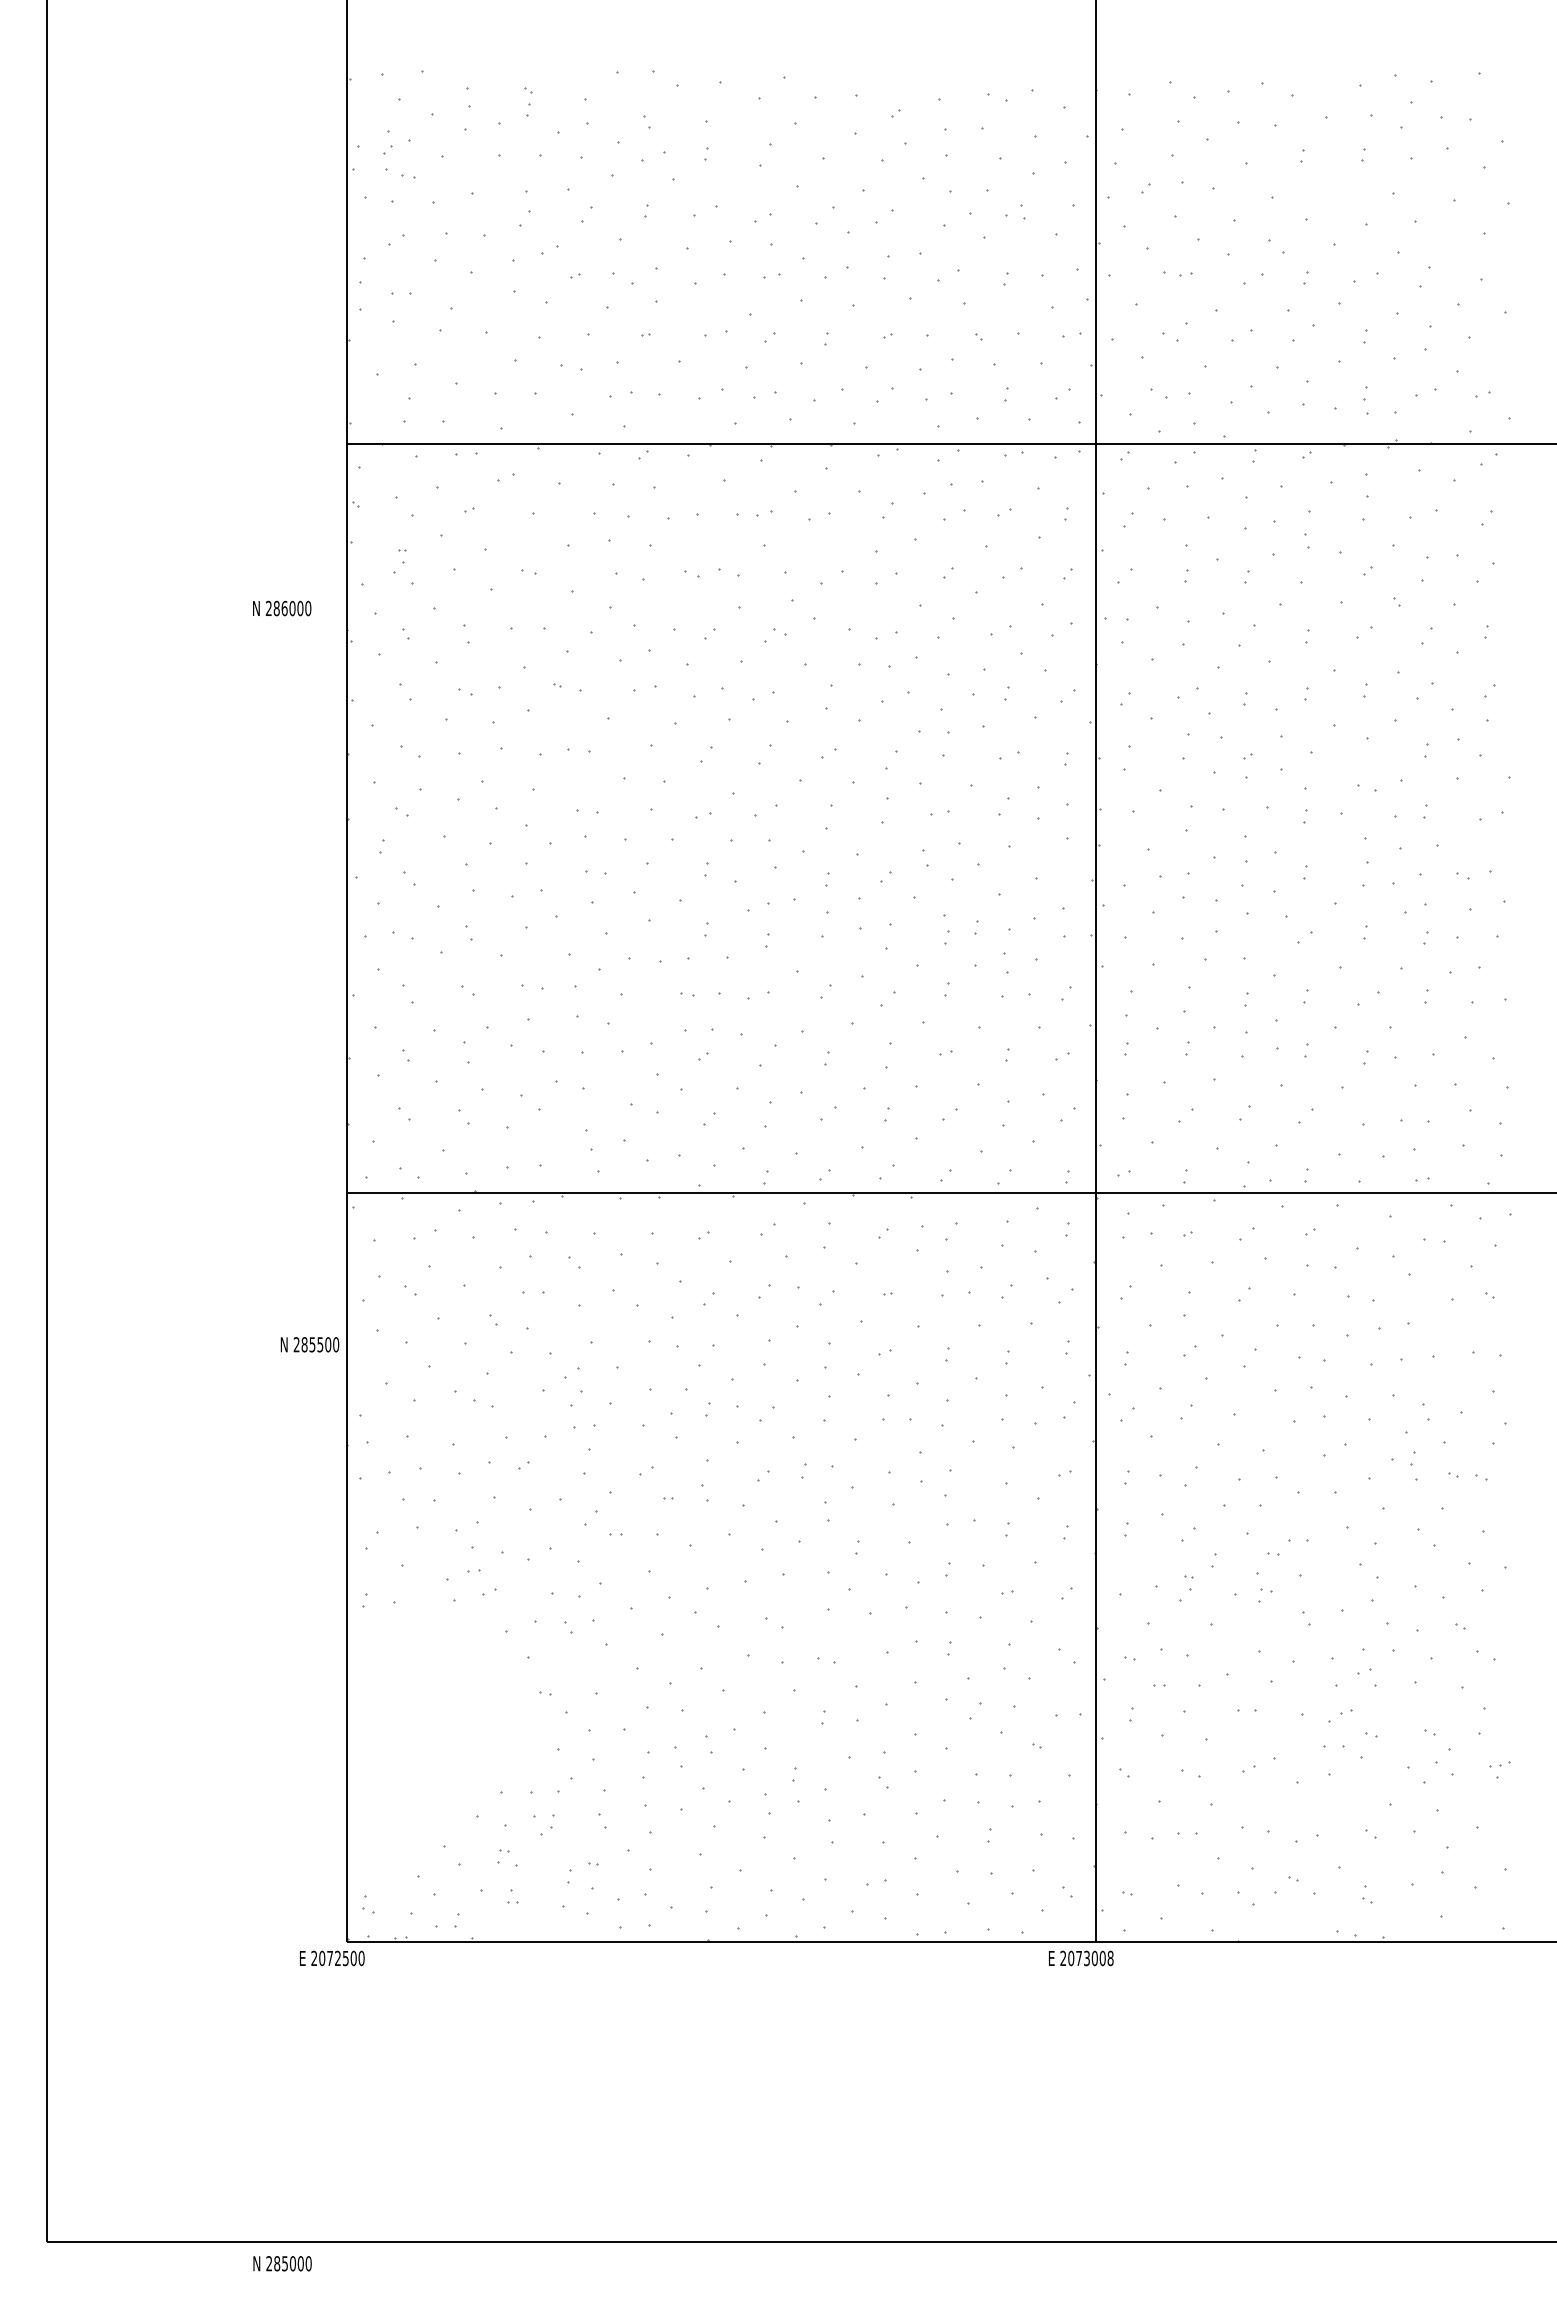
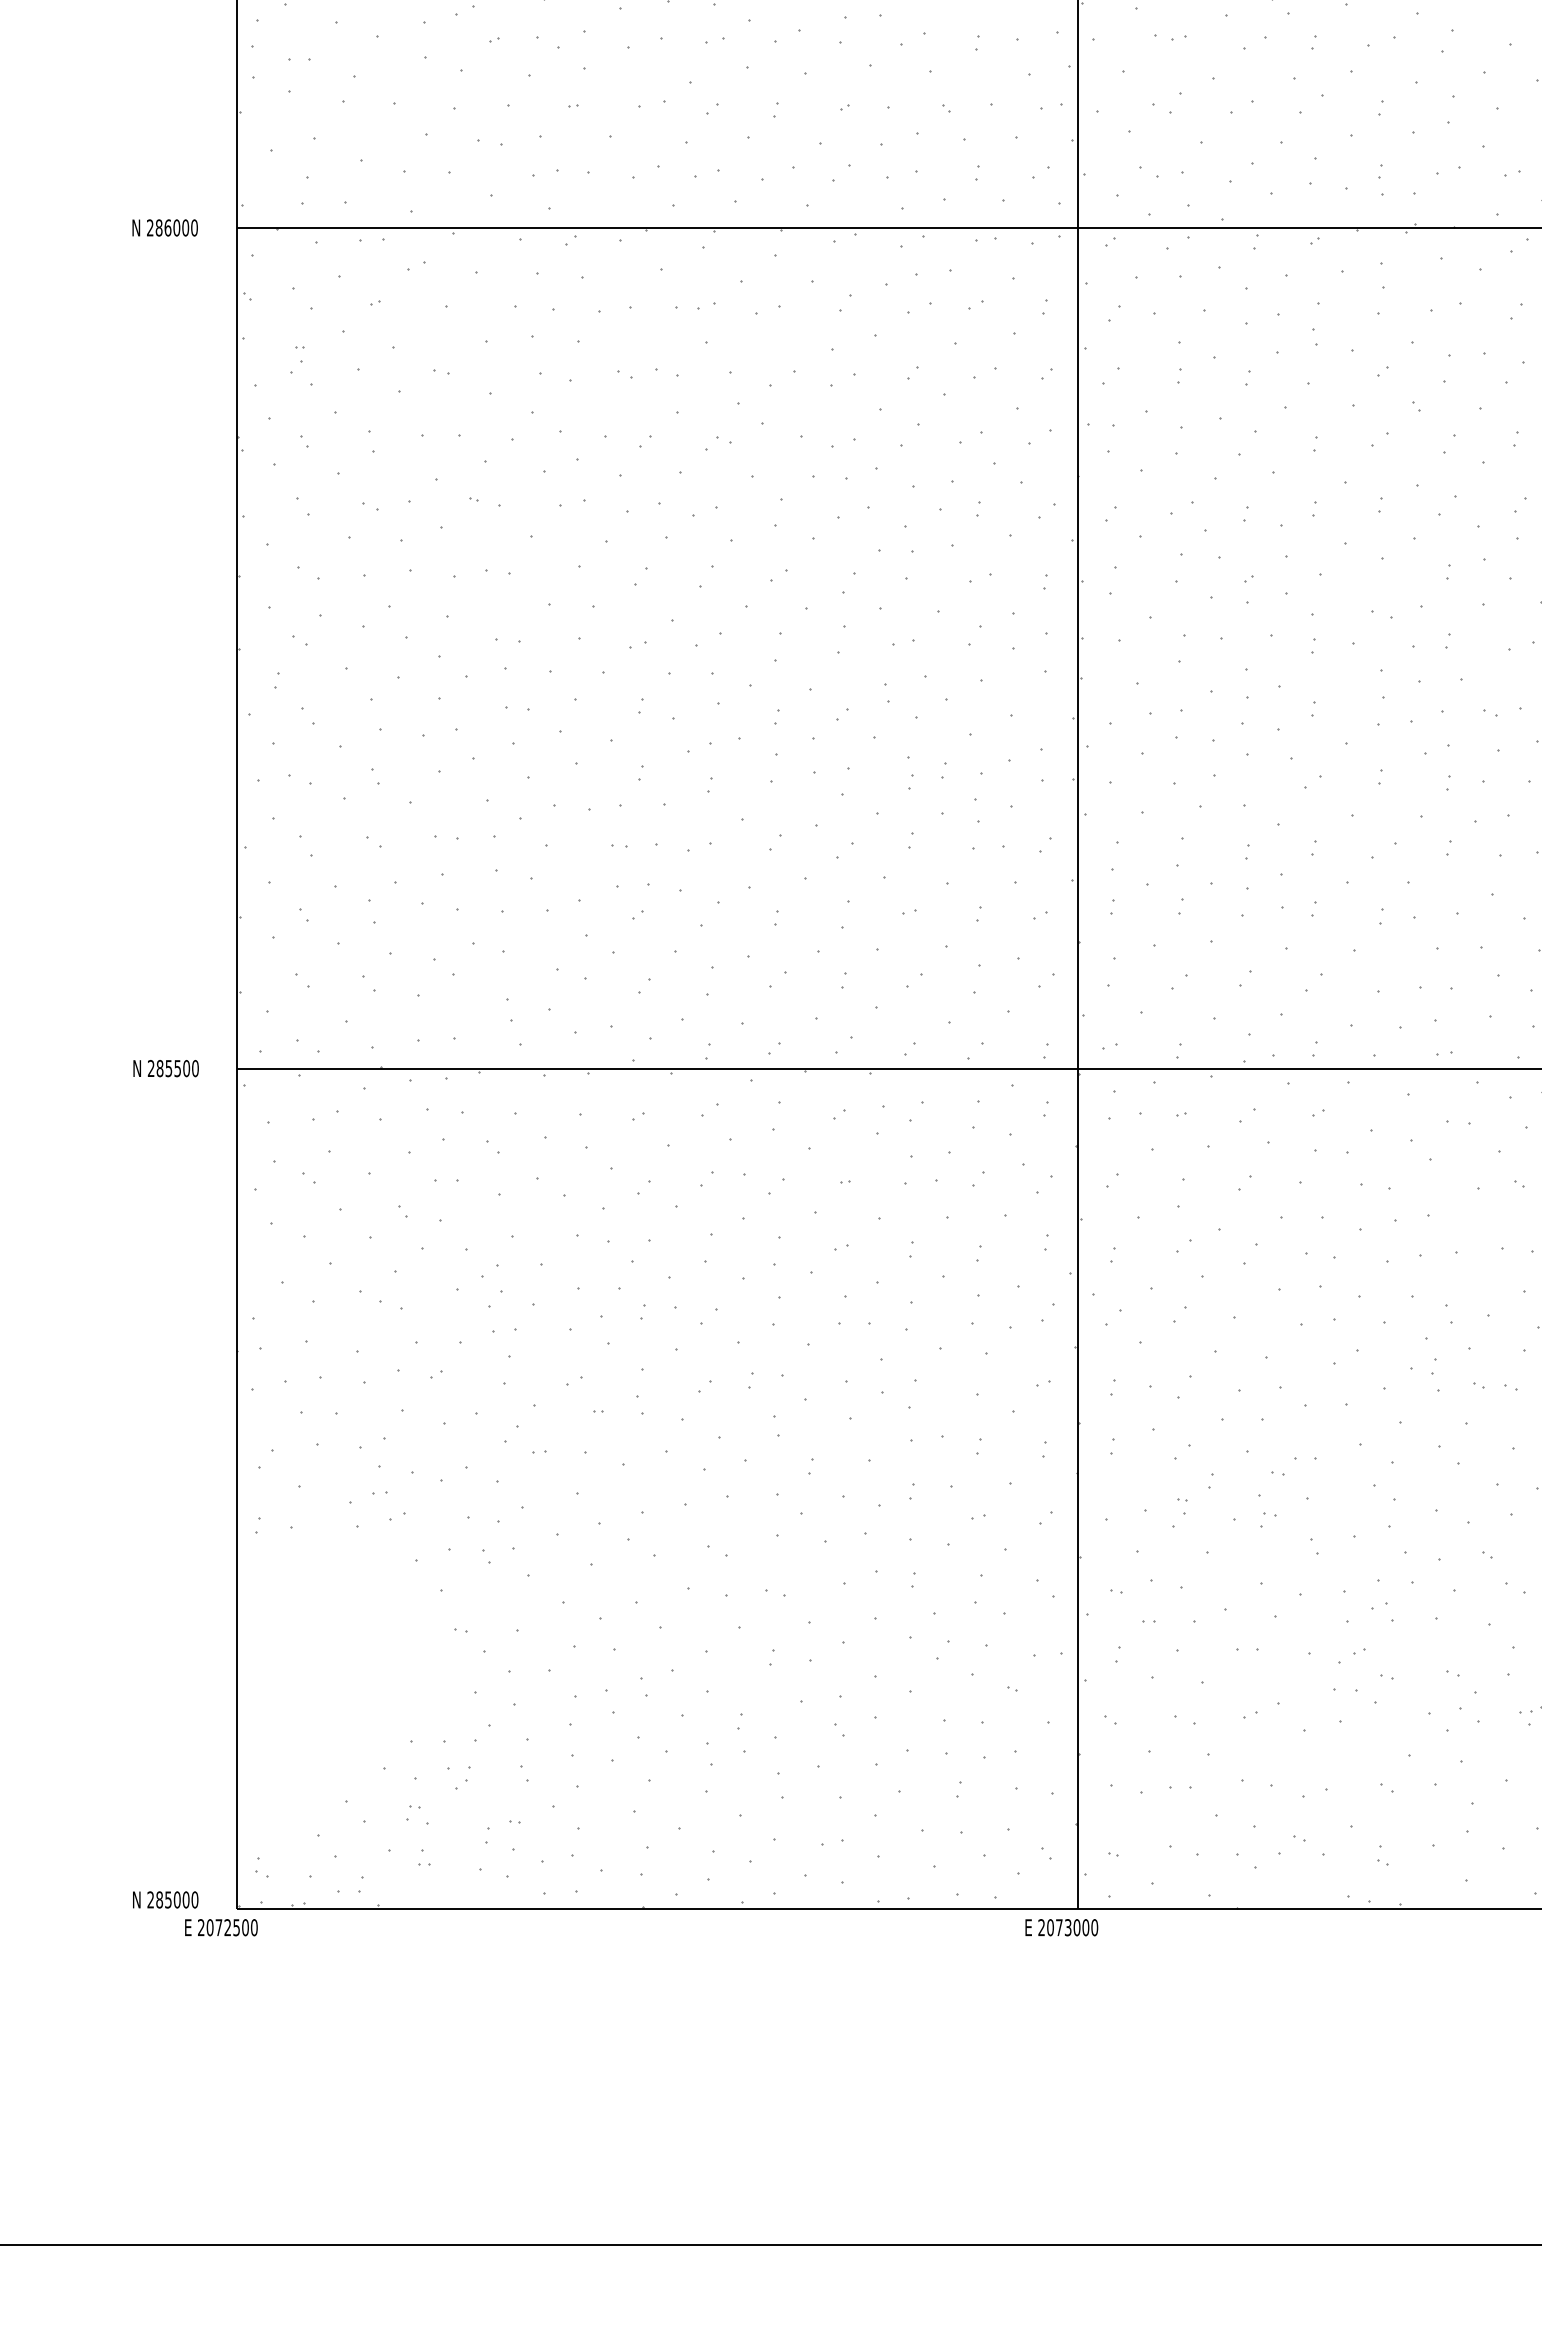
text: (282, 608) -> (165, 227), moved
text: (309, 1344) -> (165, 1068), moved
text: (1110, 1958) -> (1094, 1927), 2073008 -> 2073000
text: (282, 2263) -> (165, 1899), moved

